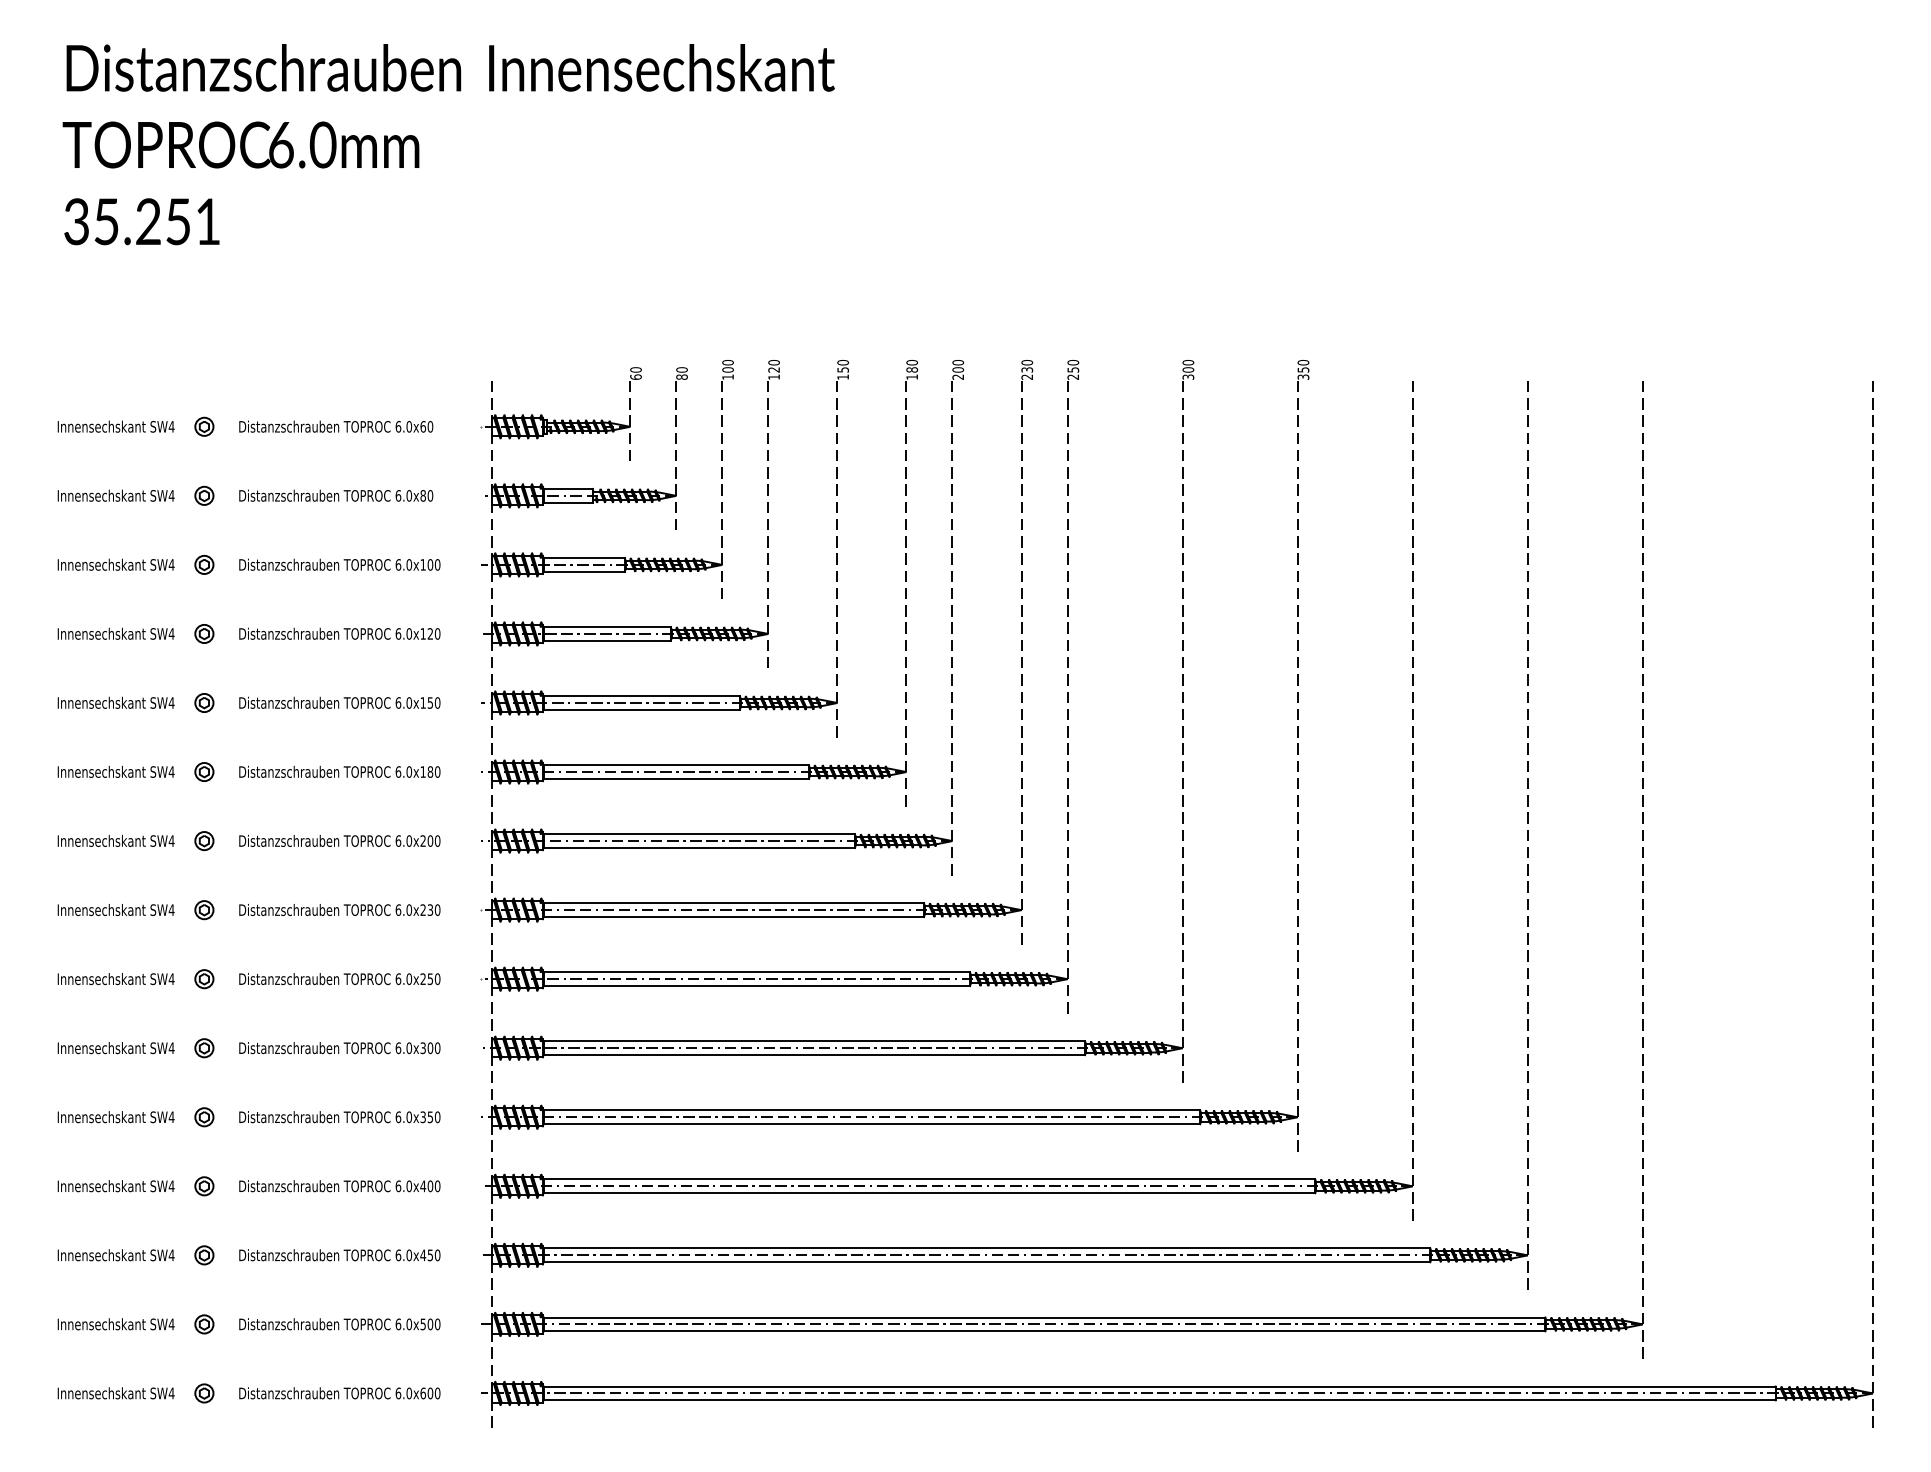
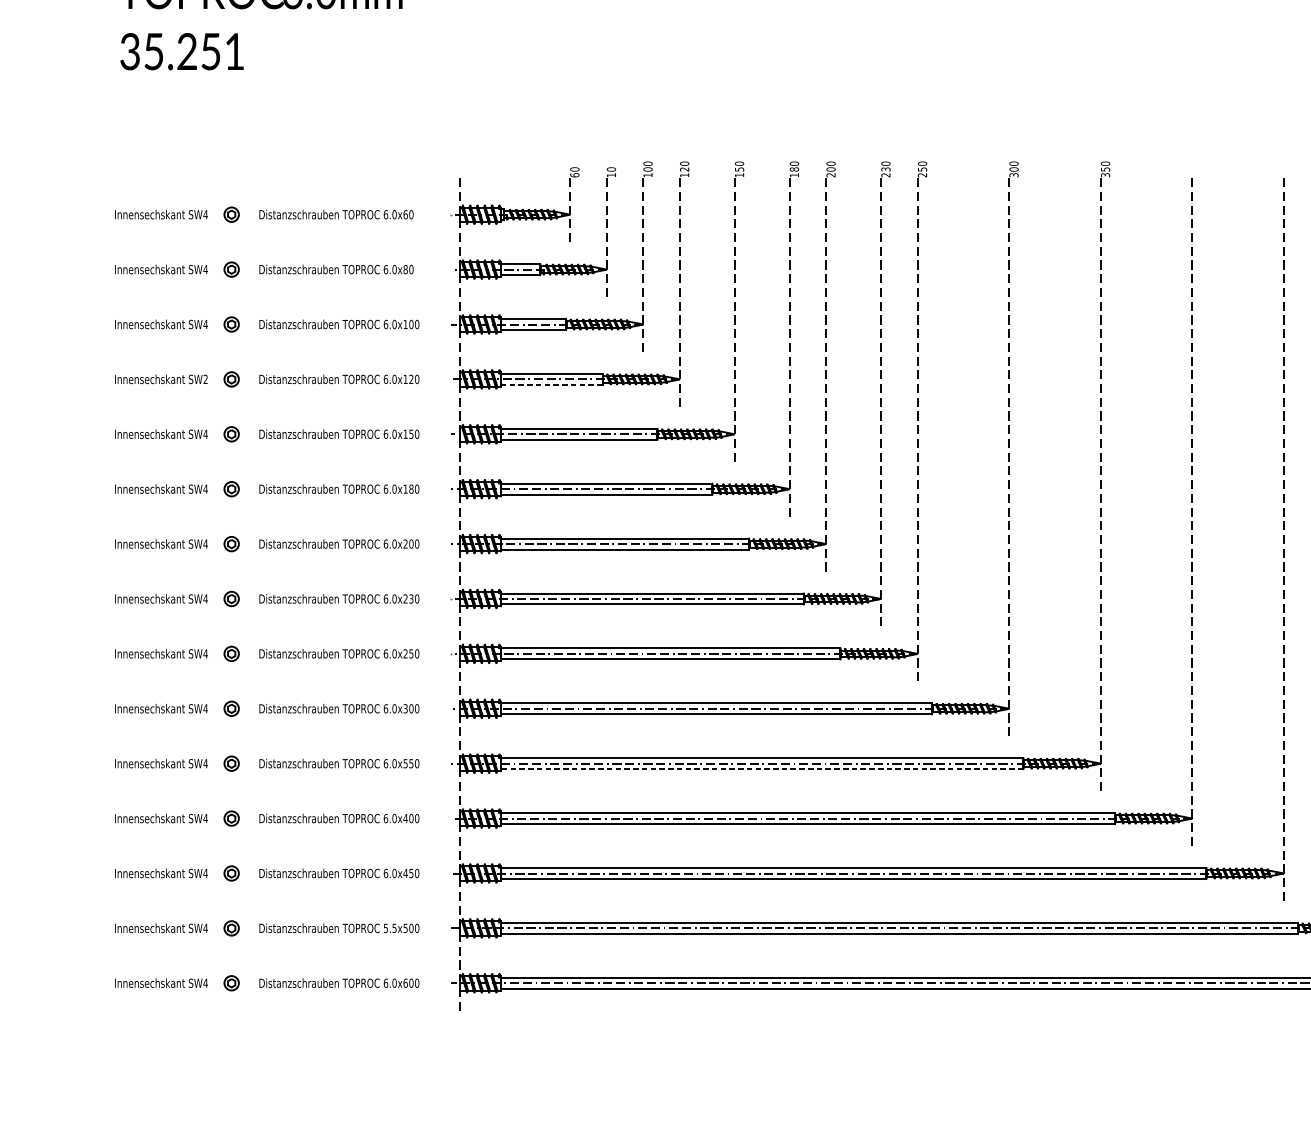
text: (681, 376) -> (611, 174), 80 -> 10
text: (171, 633) -> (205, 379), SW4 -> SW2
line: (607, 640) -> (552, 384), solid -> dashed
text: (422, 1116) -> (405, 763), 6.0x350 -> 6.0x550
line: (871, 1124) -> (762, 769), solid -> dashed
text: (403, 1324) -> (389, 928), 6.0x500 -> 5.5x500

